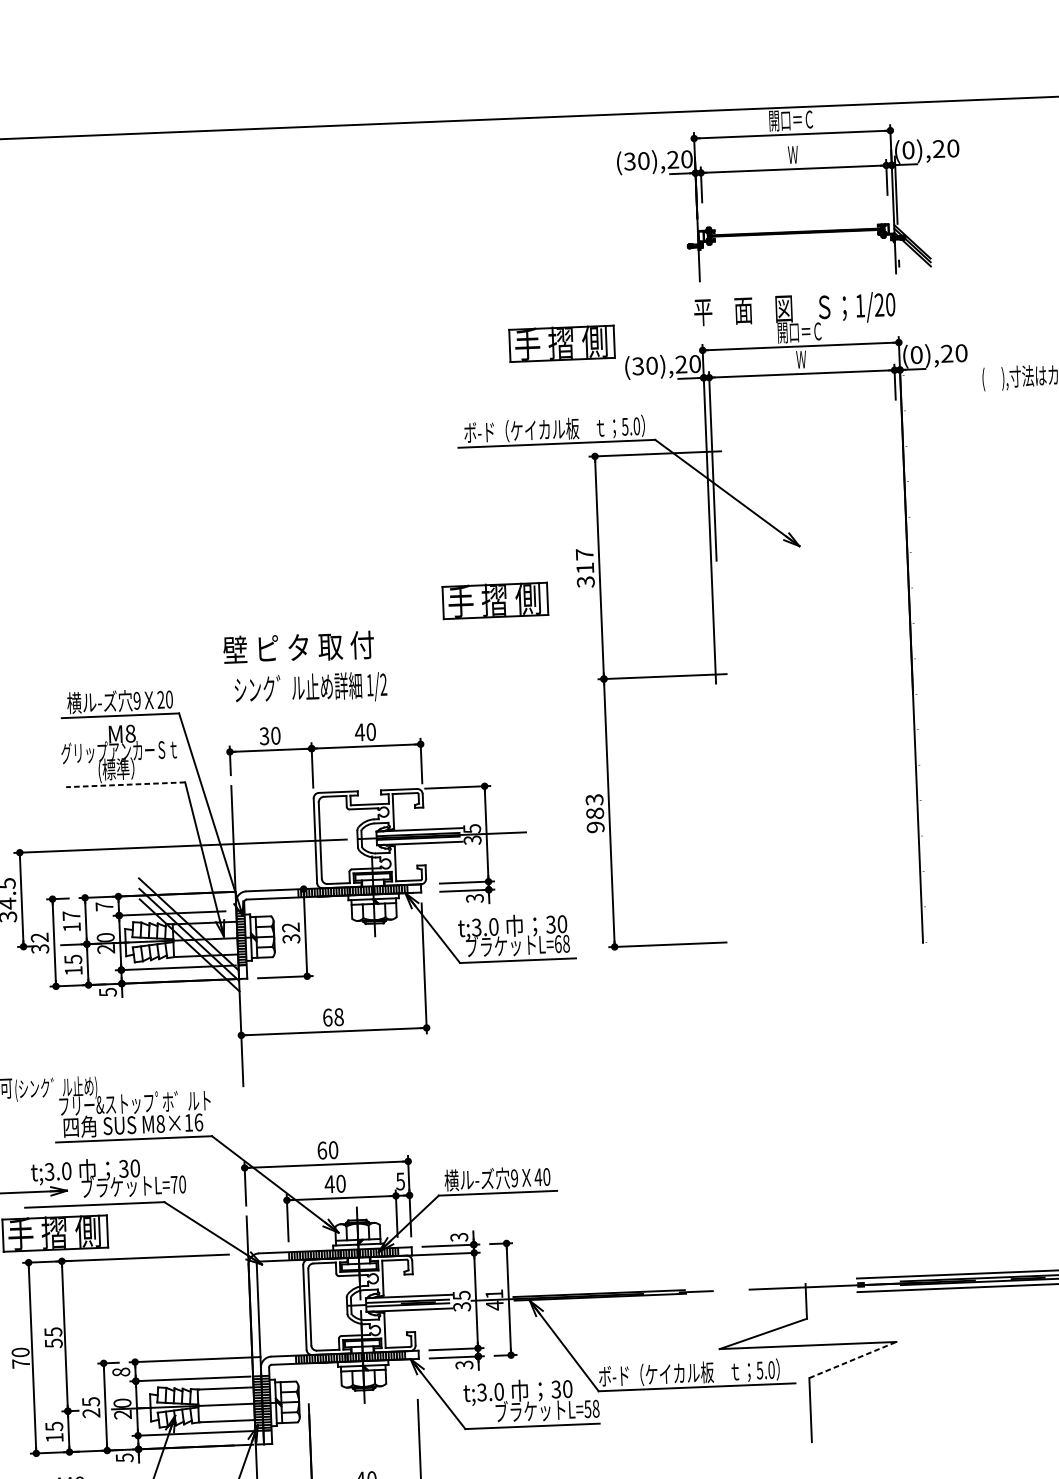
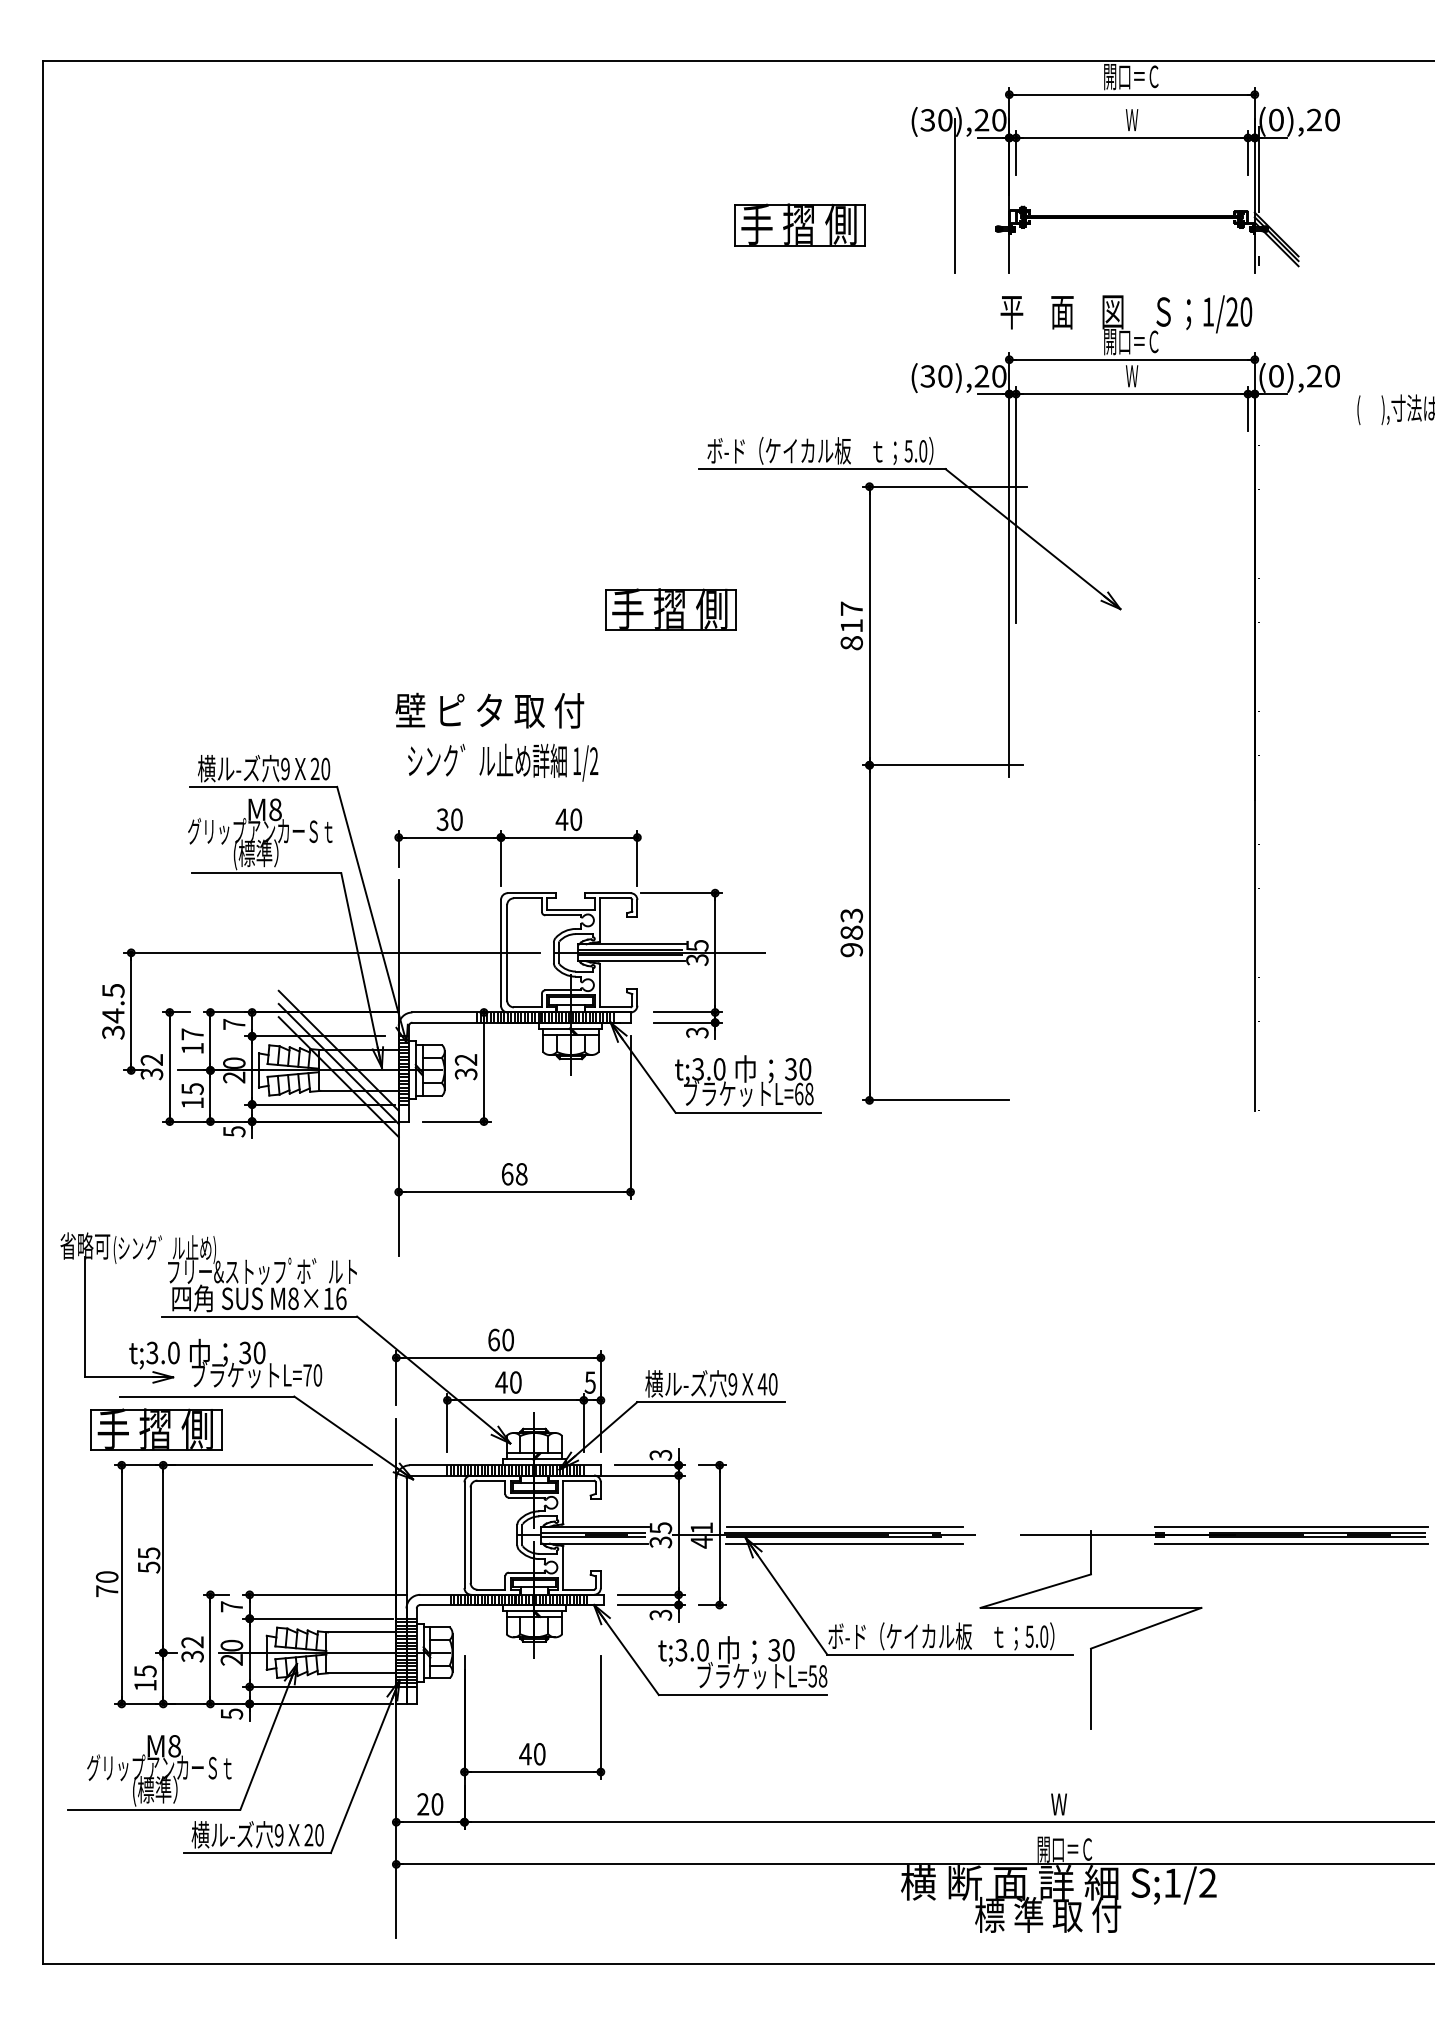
line: (653, 221) -> (954, 196), added
part: (561, 343) -> (799, 224), moved
text: (585, 582) -> (851, 643), 317 -> 817
part: (495, 600) -> (670, 609), moved
line: (125, 784) -> (266, 873), dashed -> solid
line: (608, 1288) -> (844, 1526), added
line: (608, 1301) -> (844, 1543), added
line: (853, 1360) -> (1146, 1628), dashed -> solid
text: (120, 1371) -> (231, 1606), 8 -> 7
text: (91, 1407) -> (192, 1649), 25 -> 32

